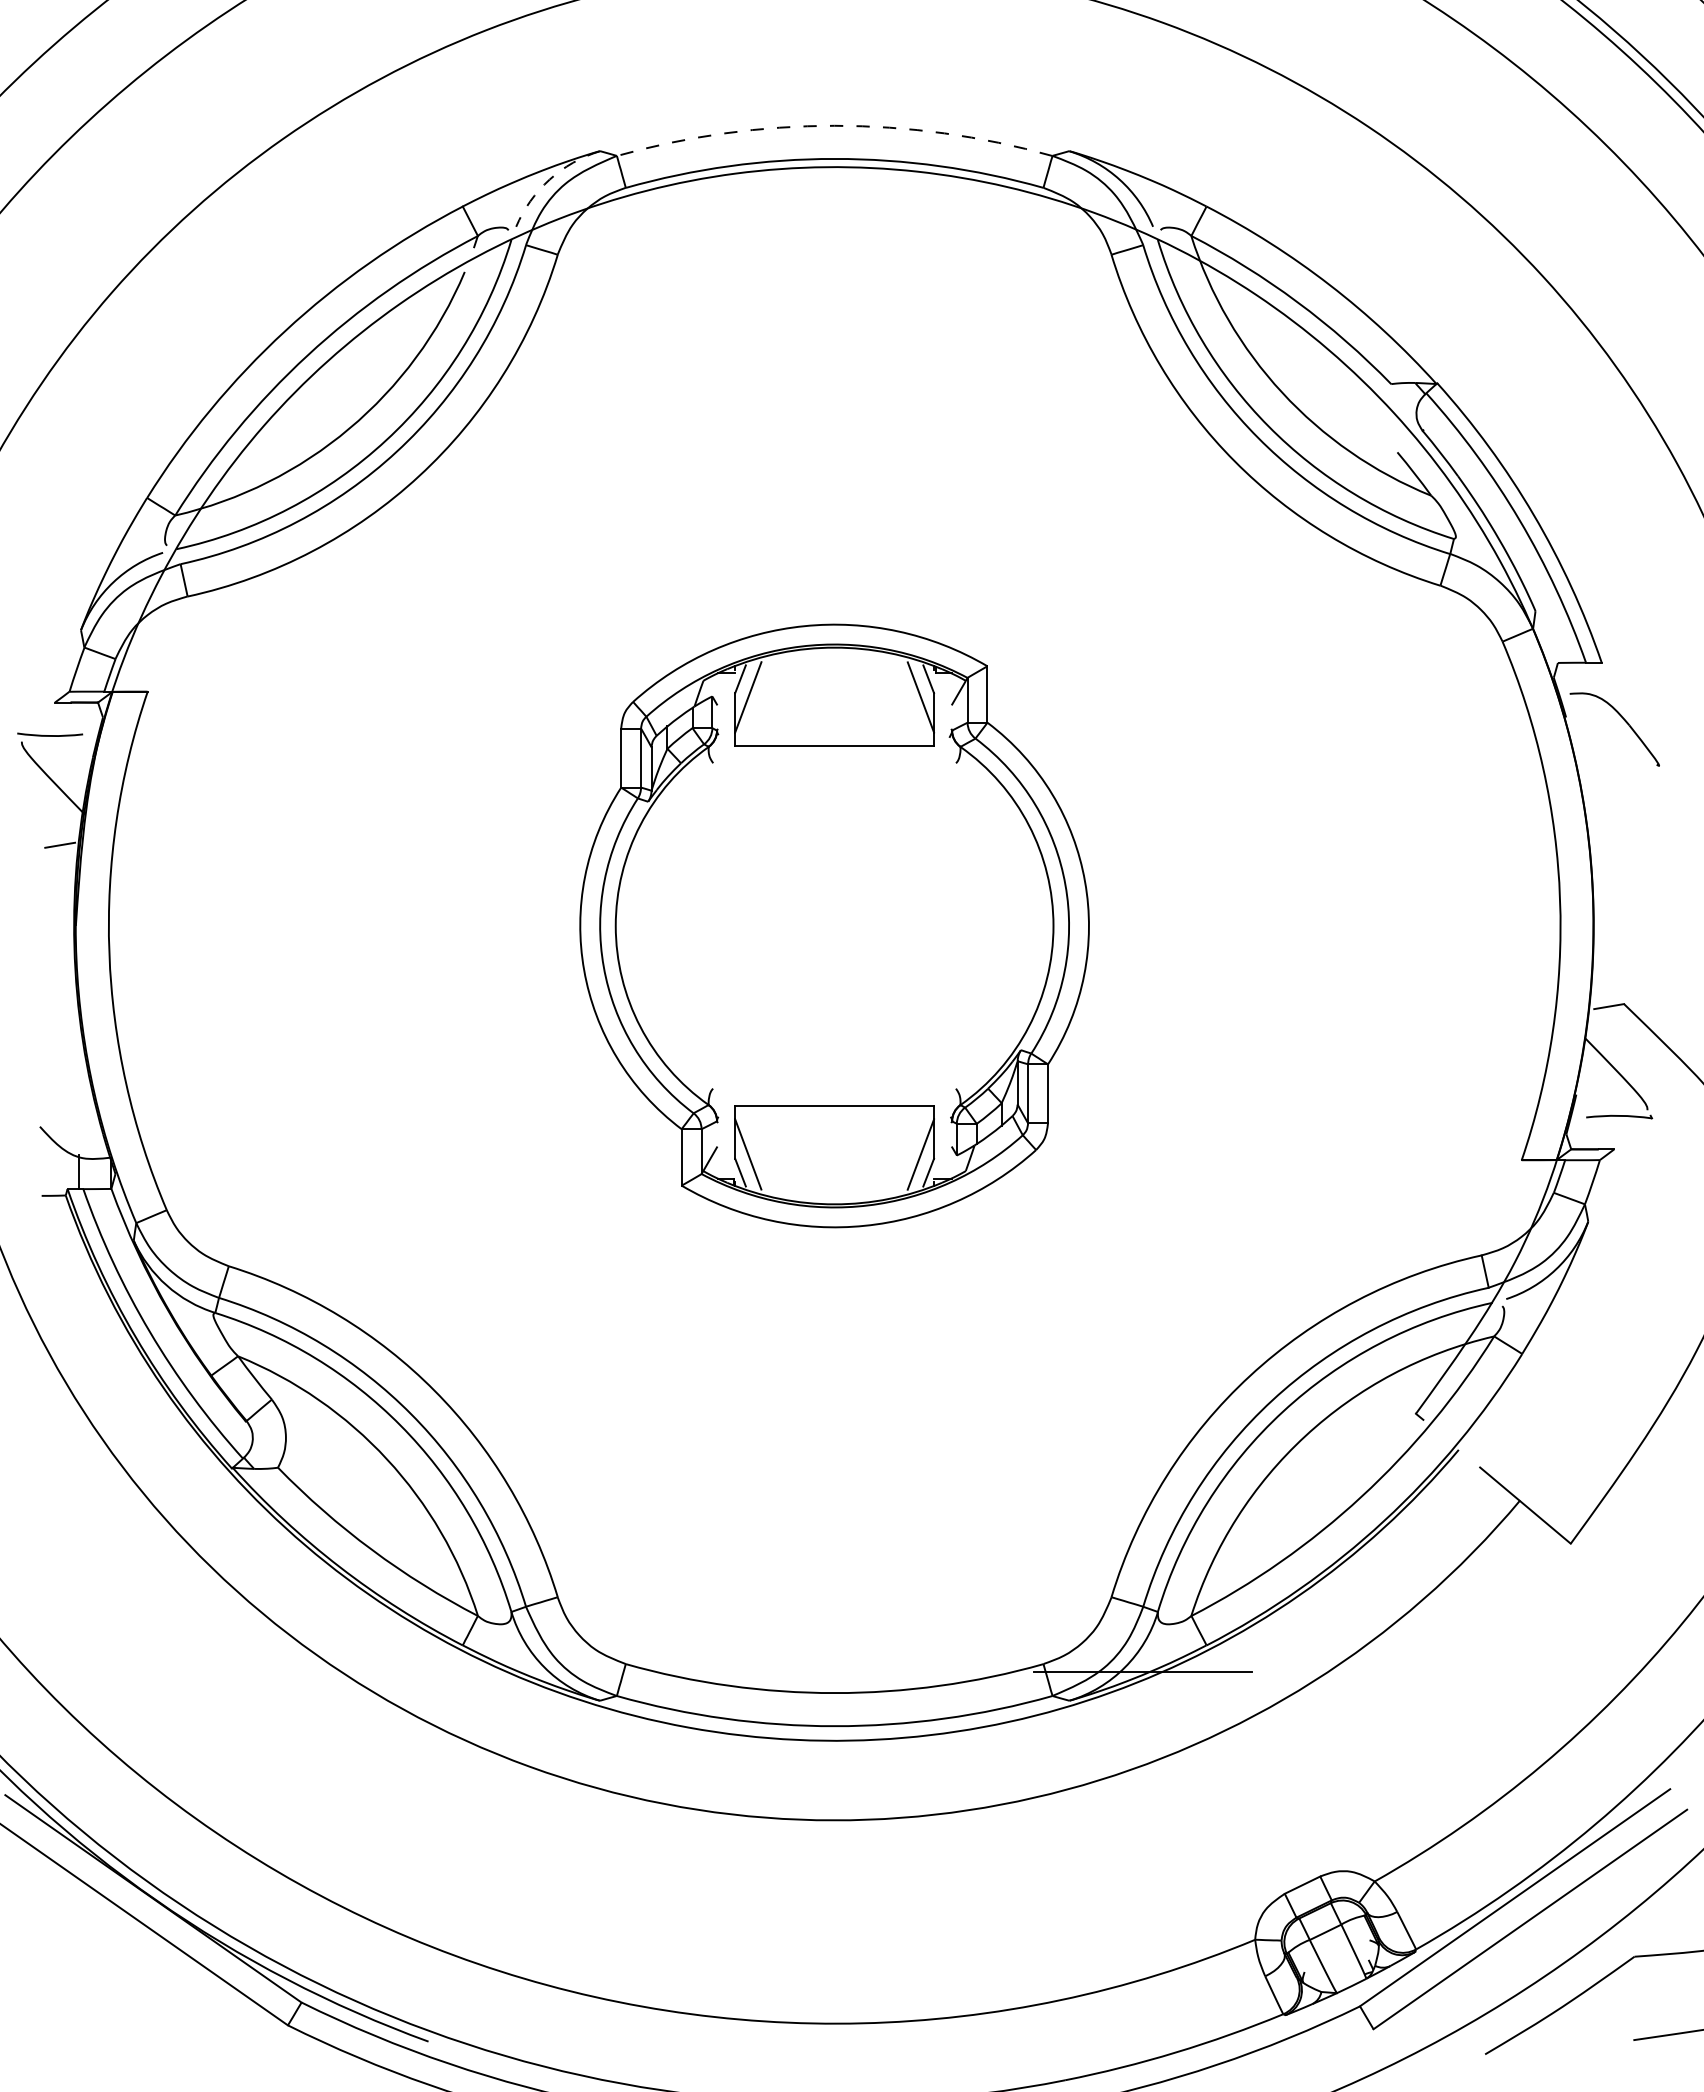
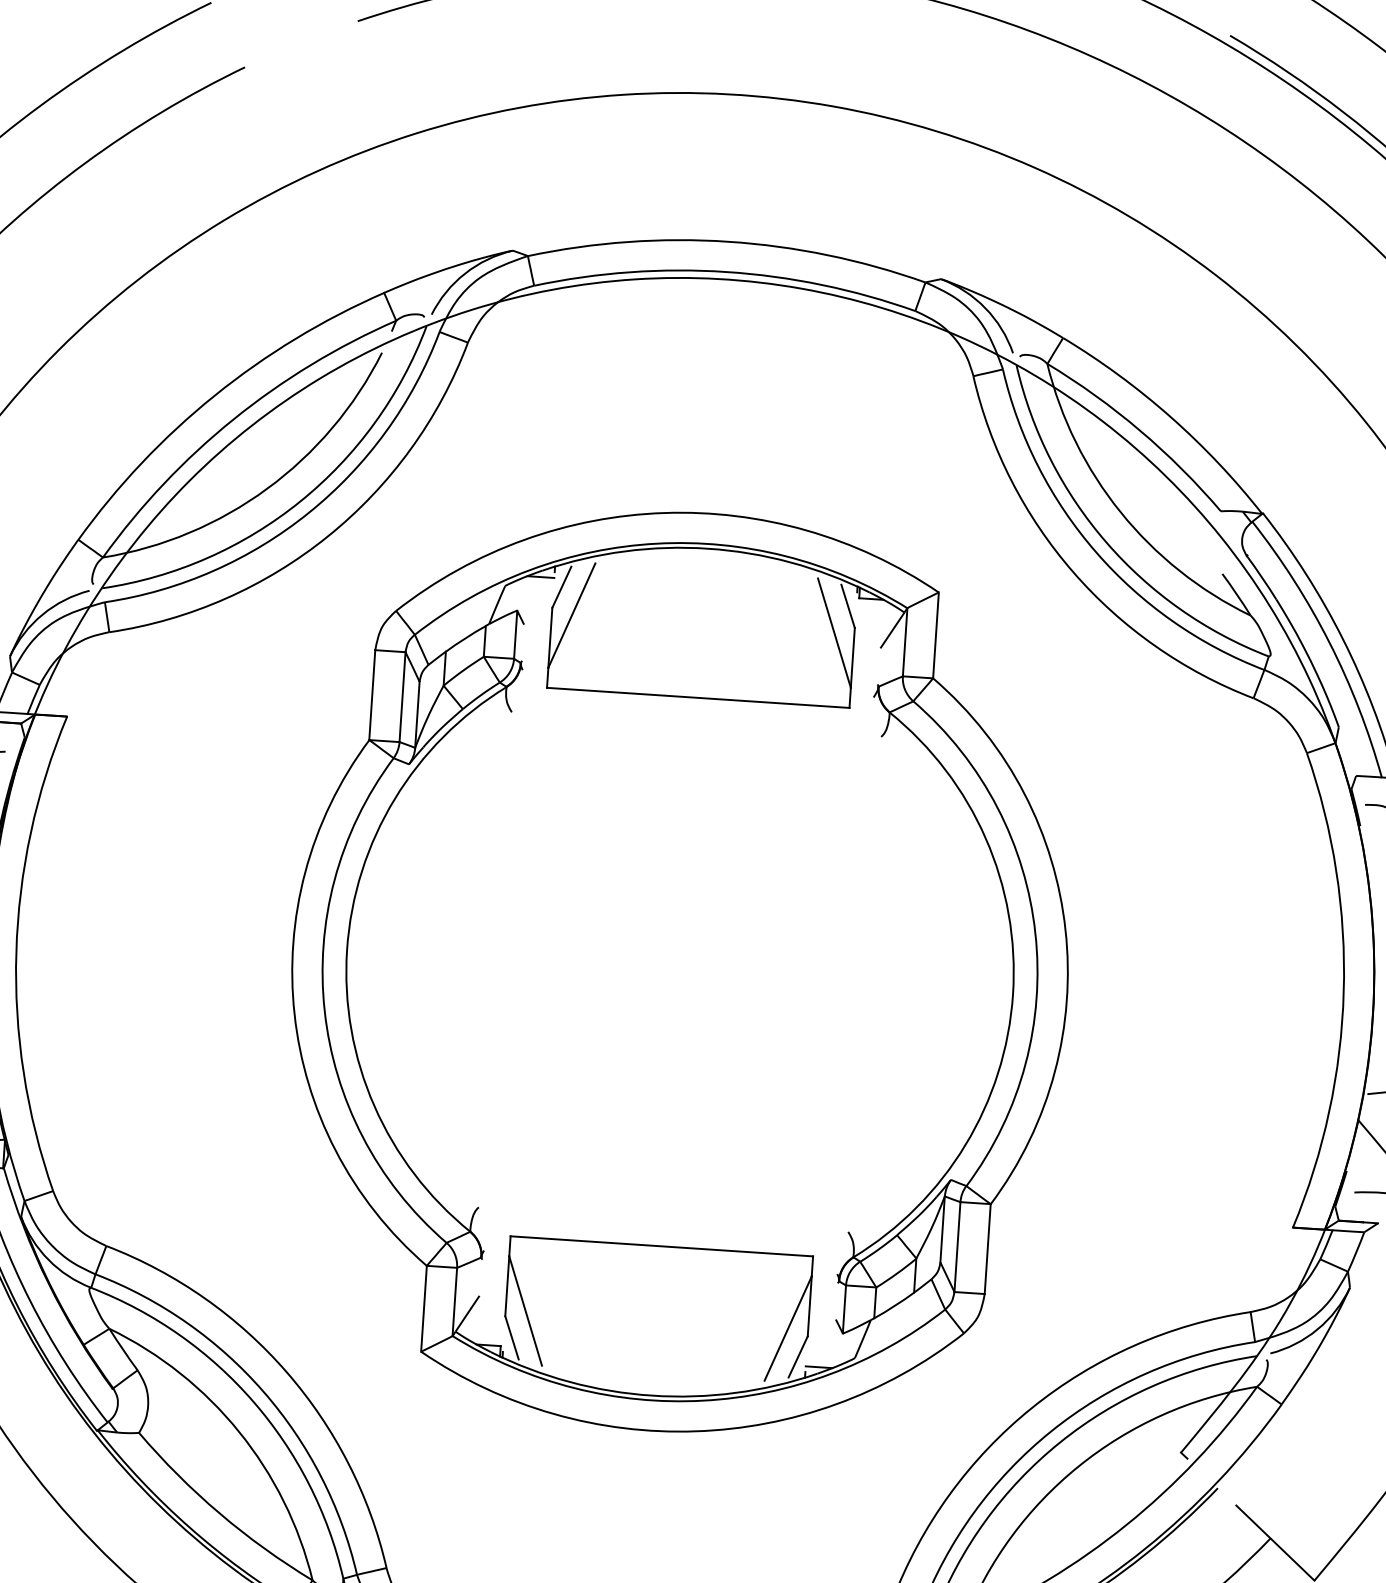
arc: (834, 125) -> (728, 241), dashed -> solid
arc: (549, 179) -> (464, 273), dashed -> solid
part: (834, 925) -> (679, 971), size x1.67

